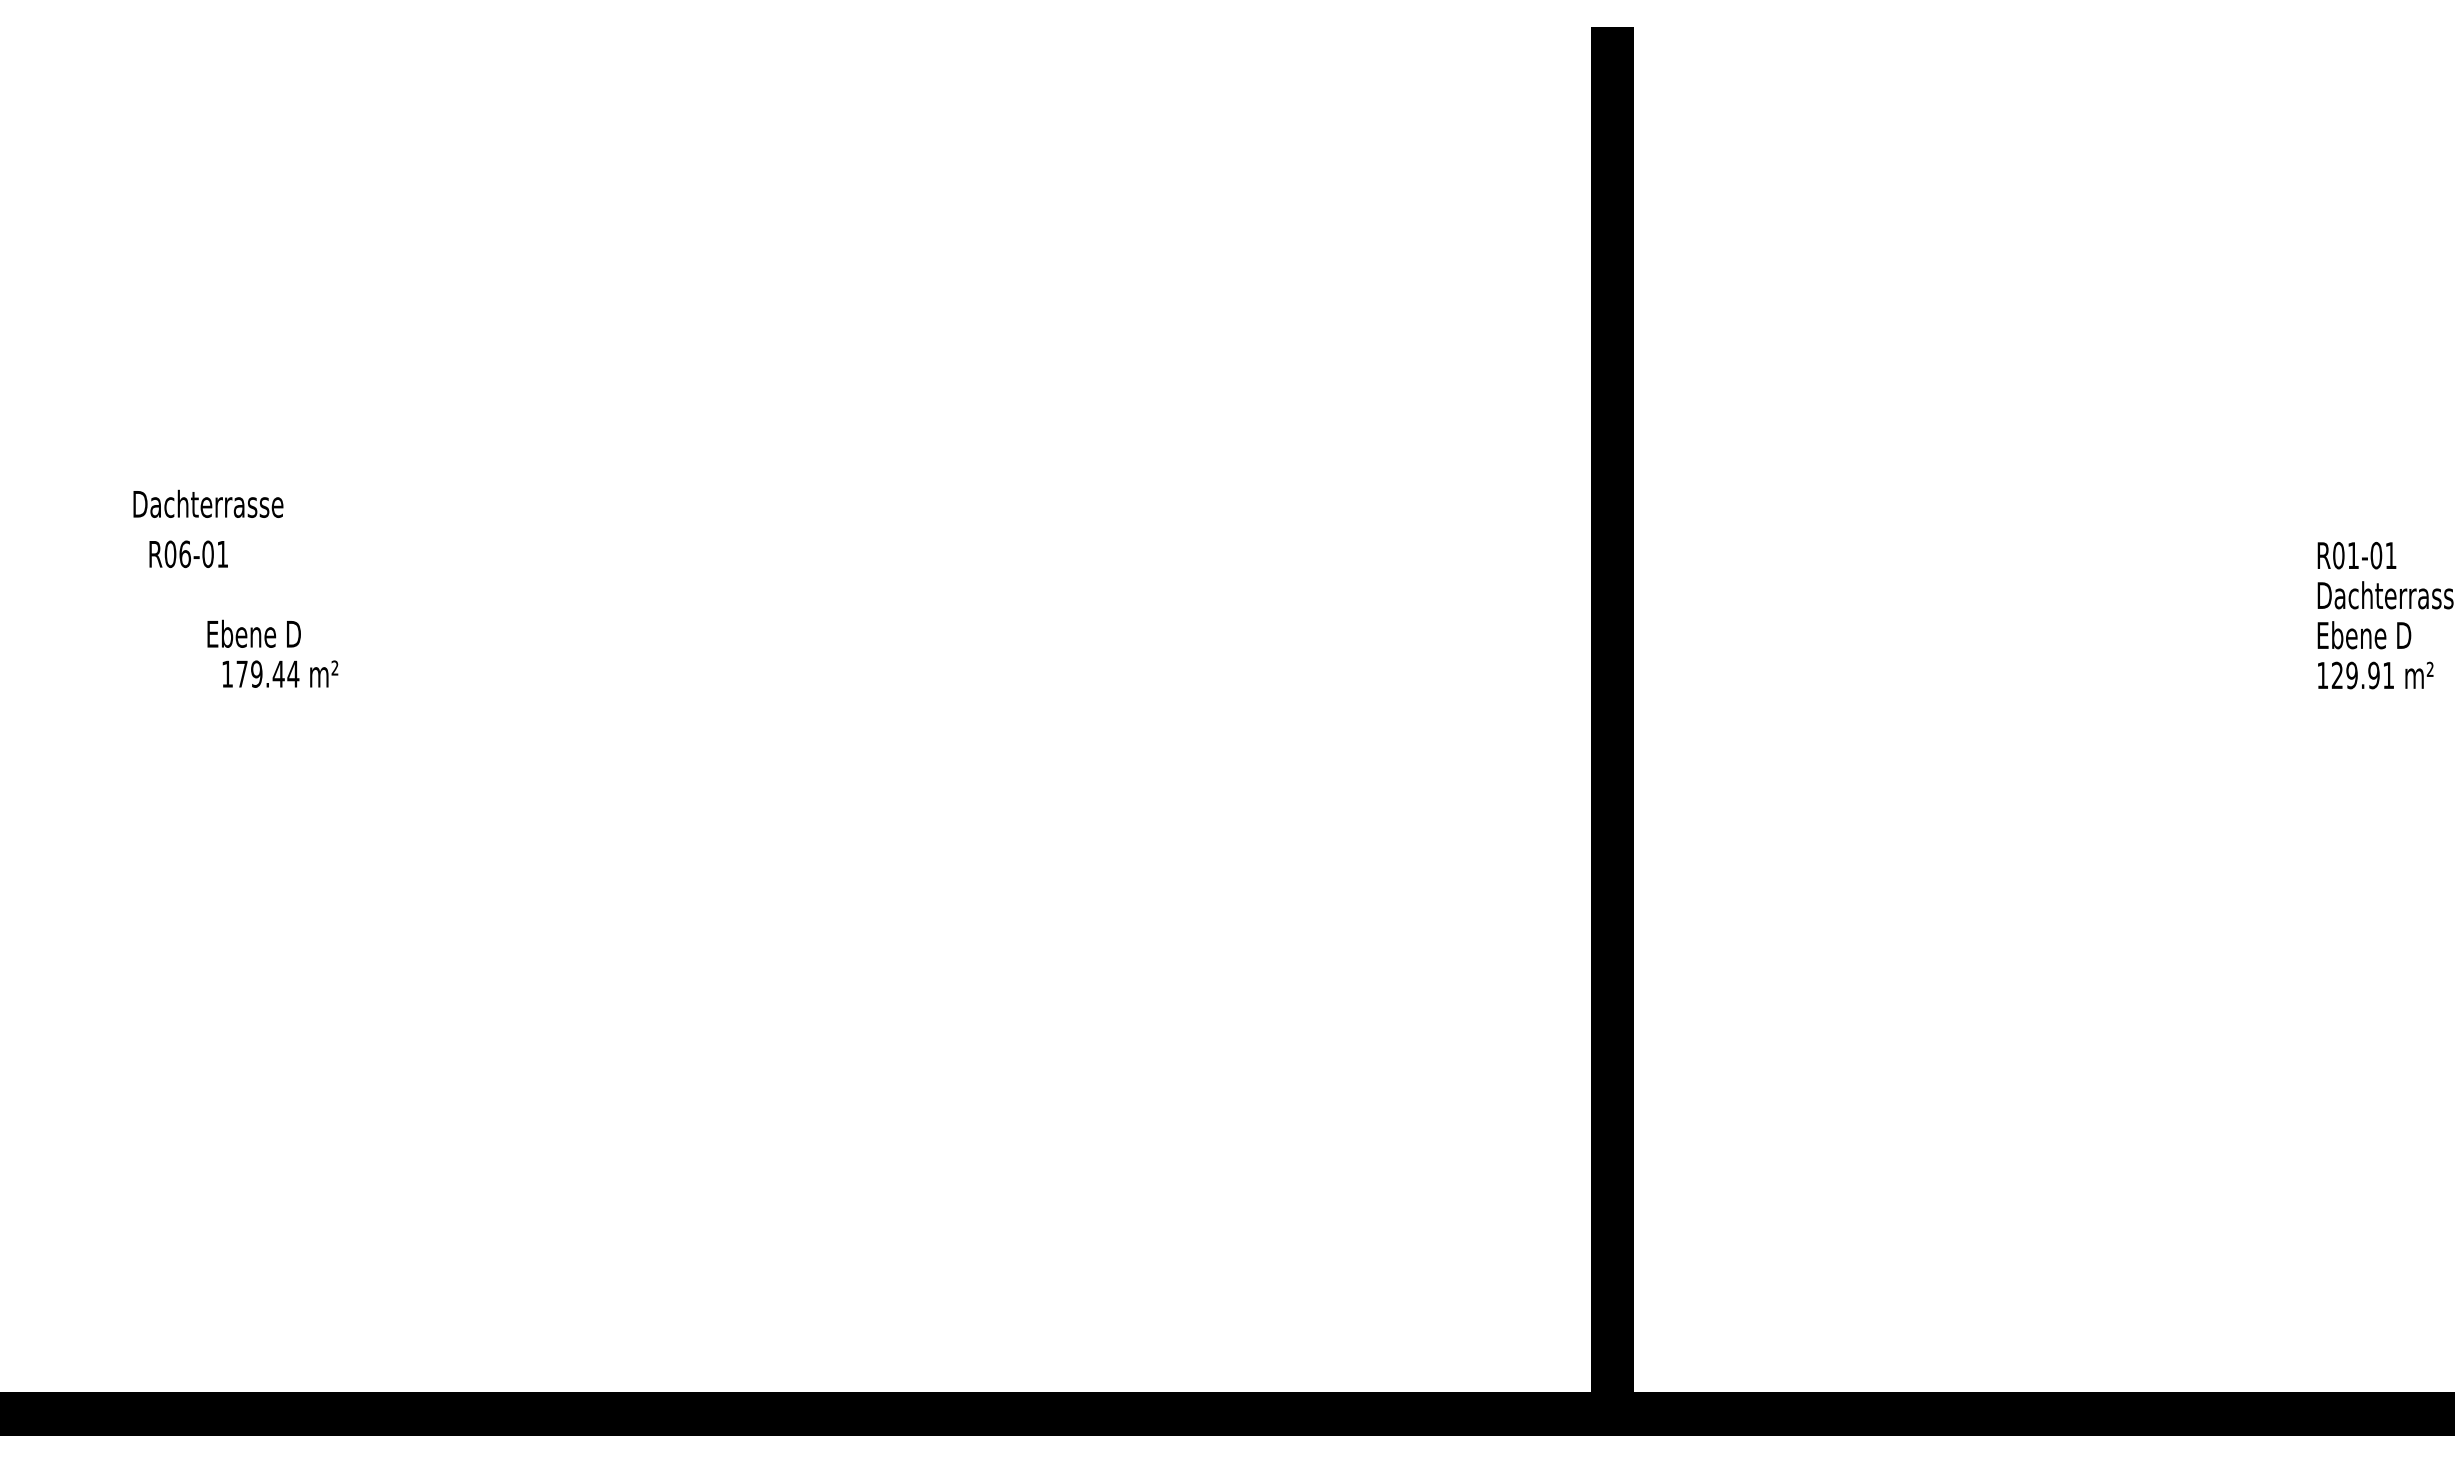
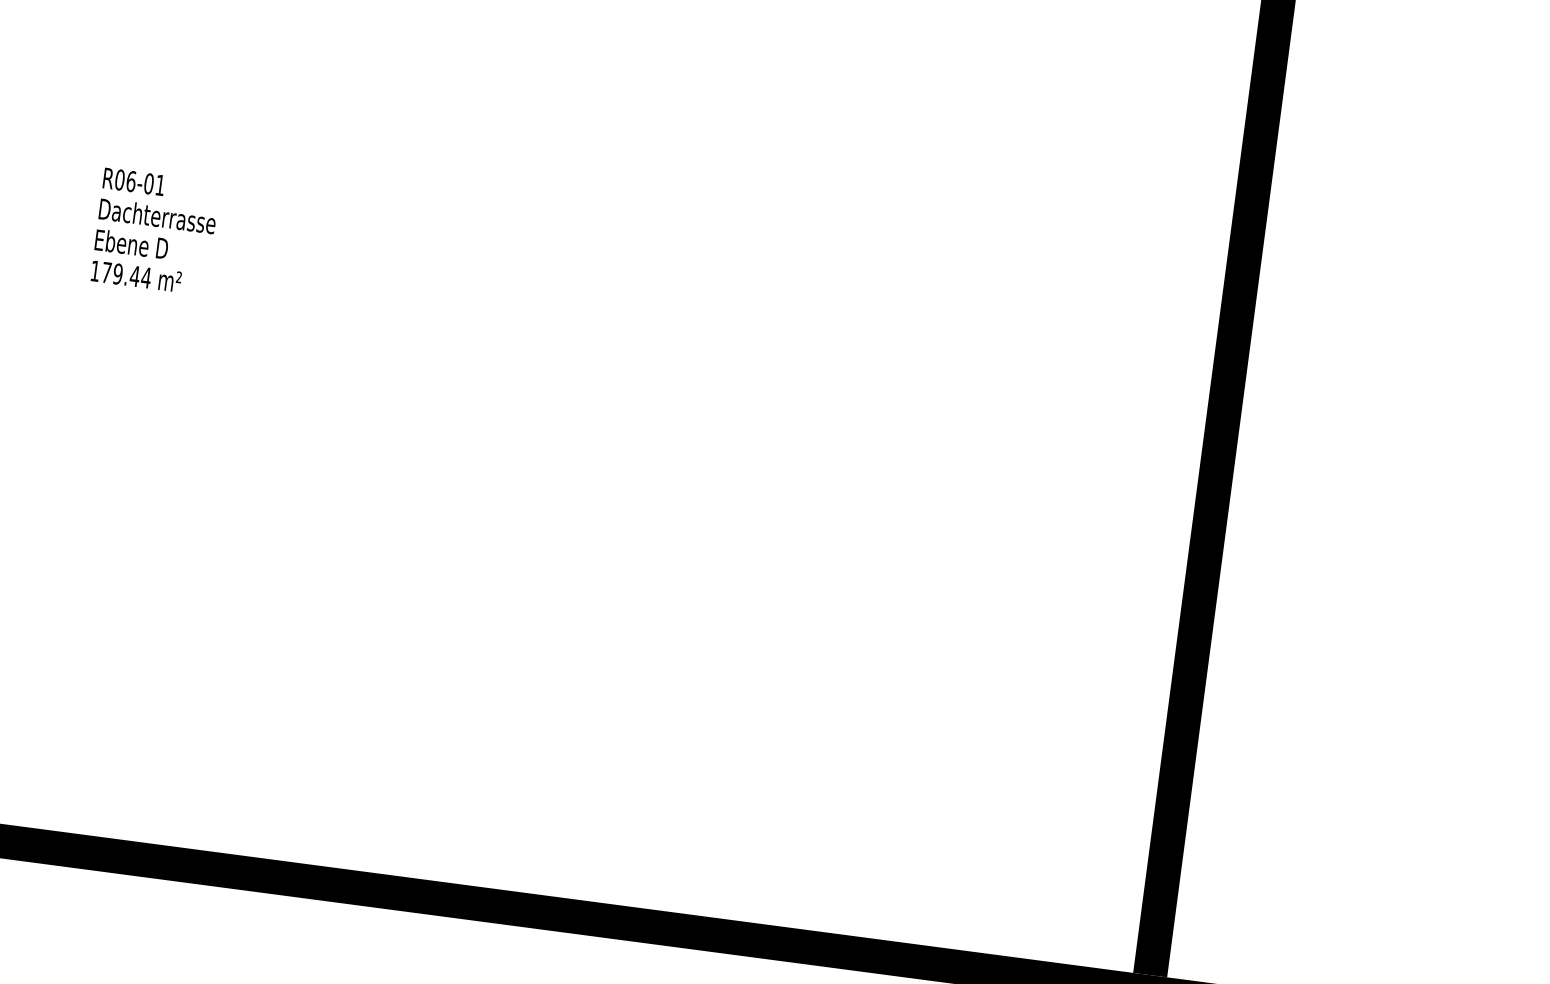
text: (208, 503) -> (157, 215), moved
text: (253, 633) -> (131, 243), moved
text: (280, 673) -> (136, 276), moved

